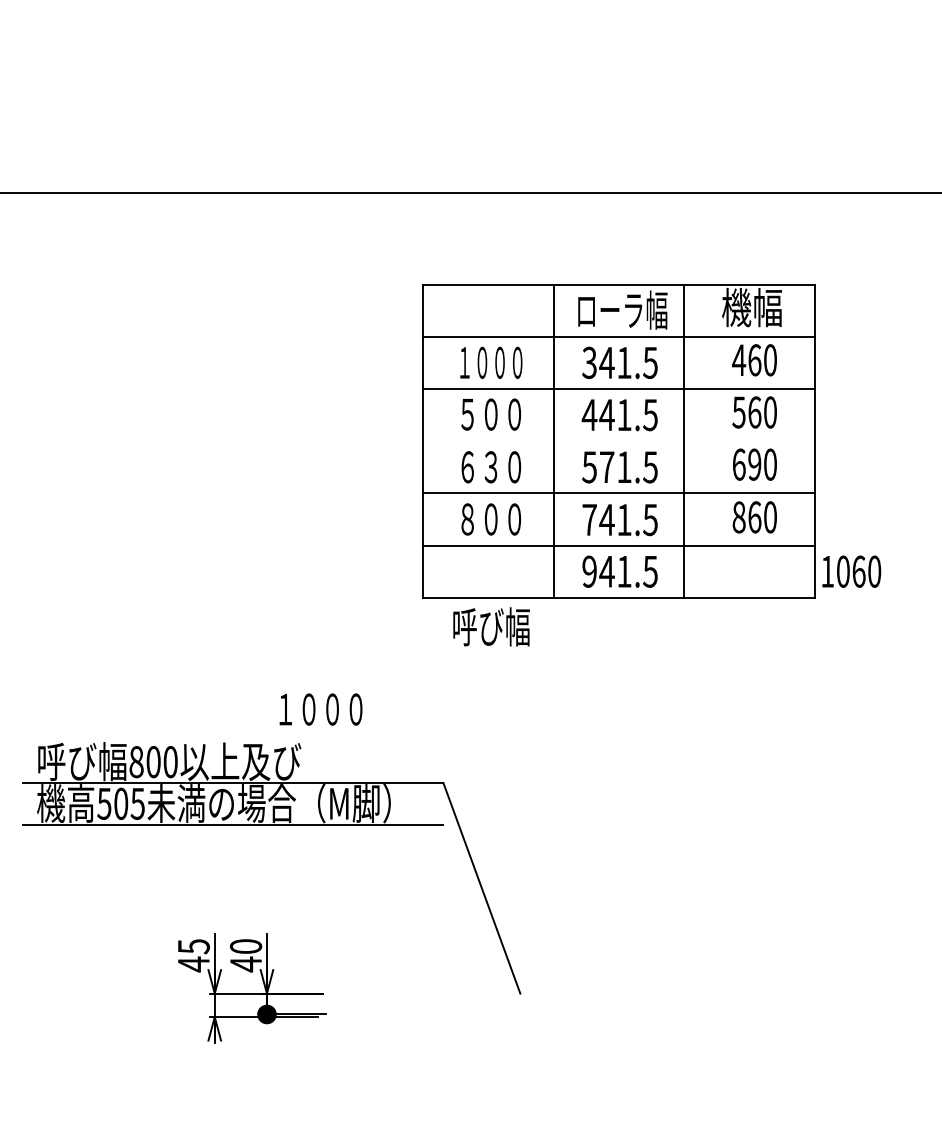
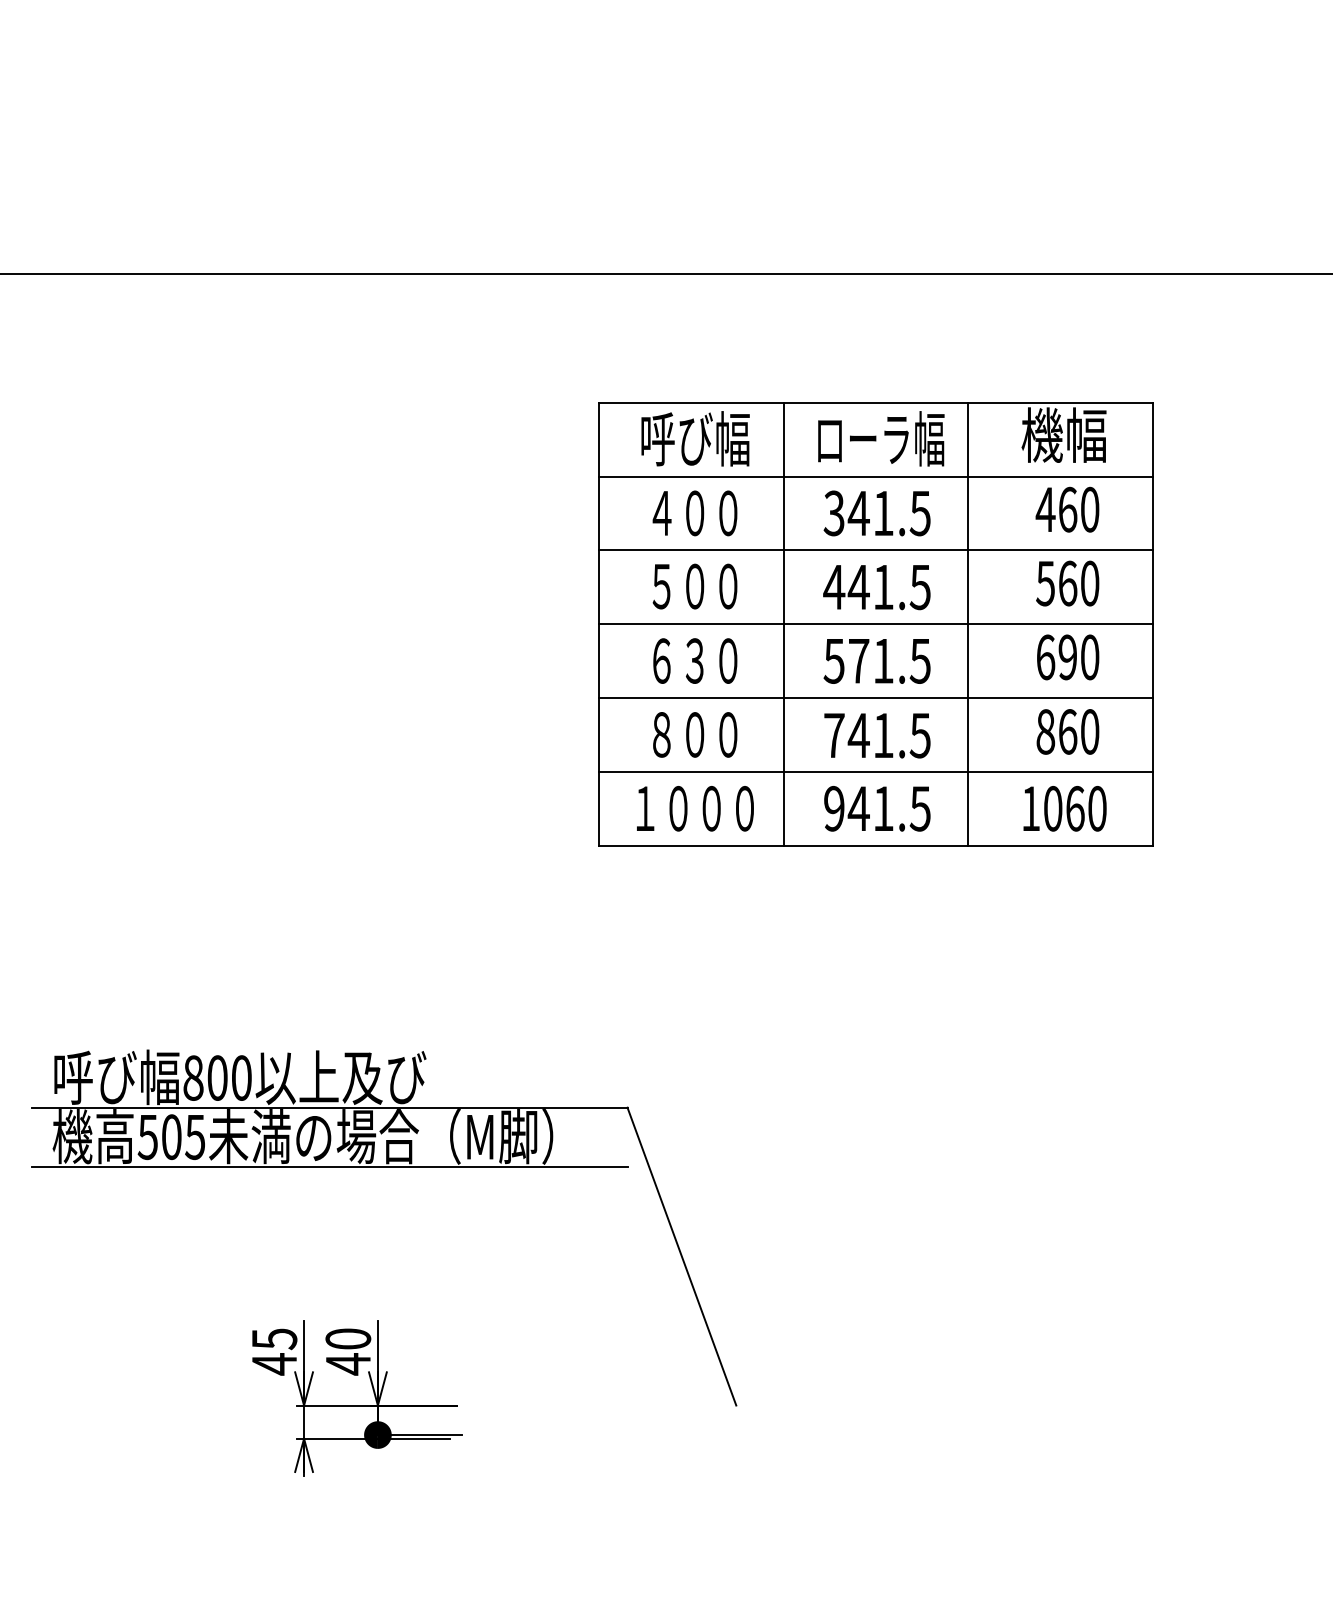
text: (491, 362) -> (695, 513), １０００ -> ４００
line: (618, 441) -> (875, 624), added
text: (851, 571) -> (1064, 808), moved
text: (491, 626) -> (695, 438), moved
text: (321, 709) -> (695, 808), moved

